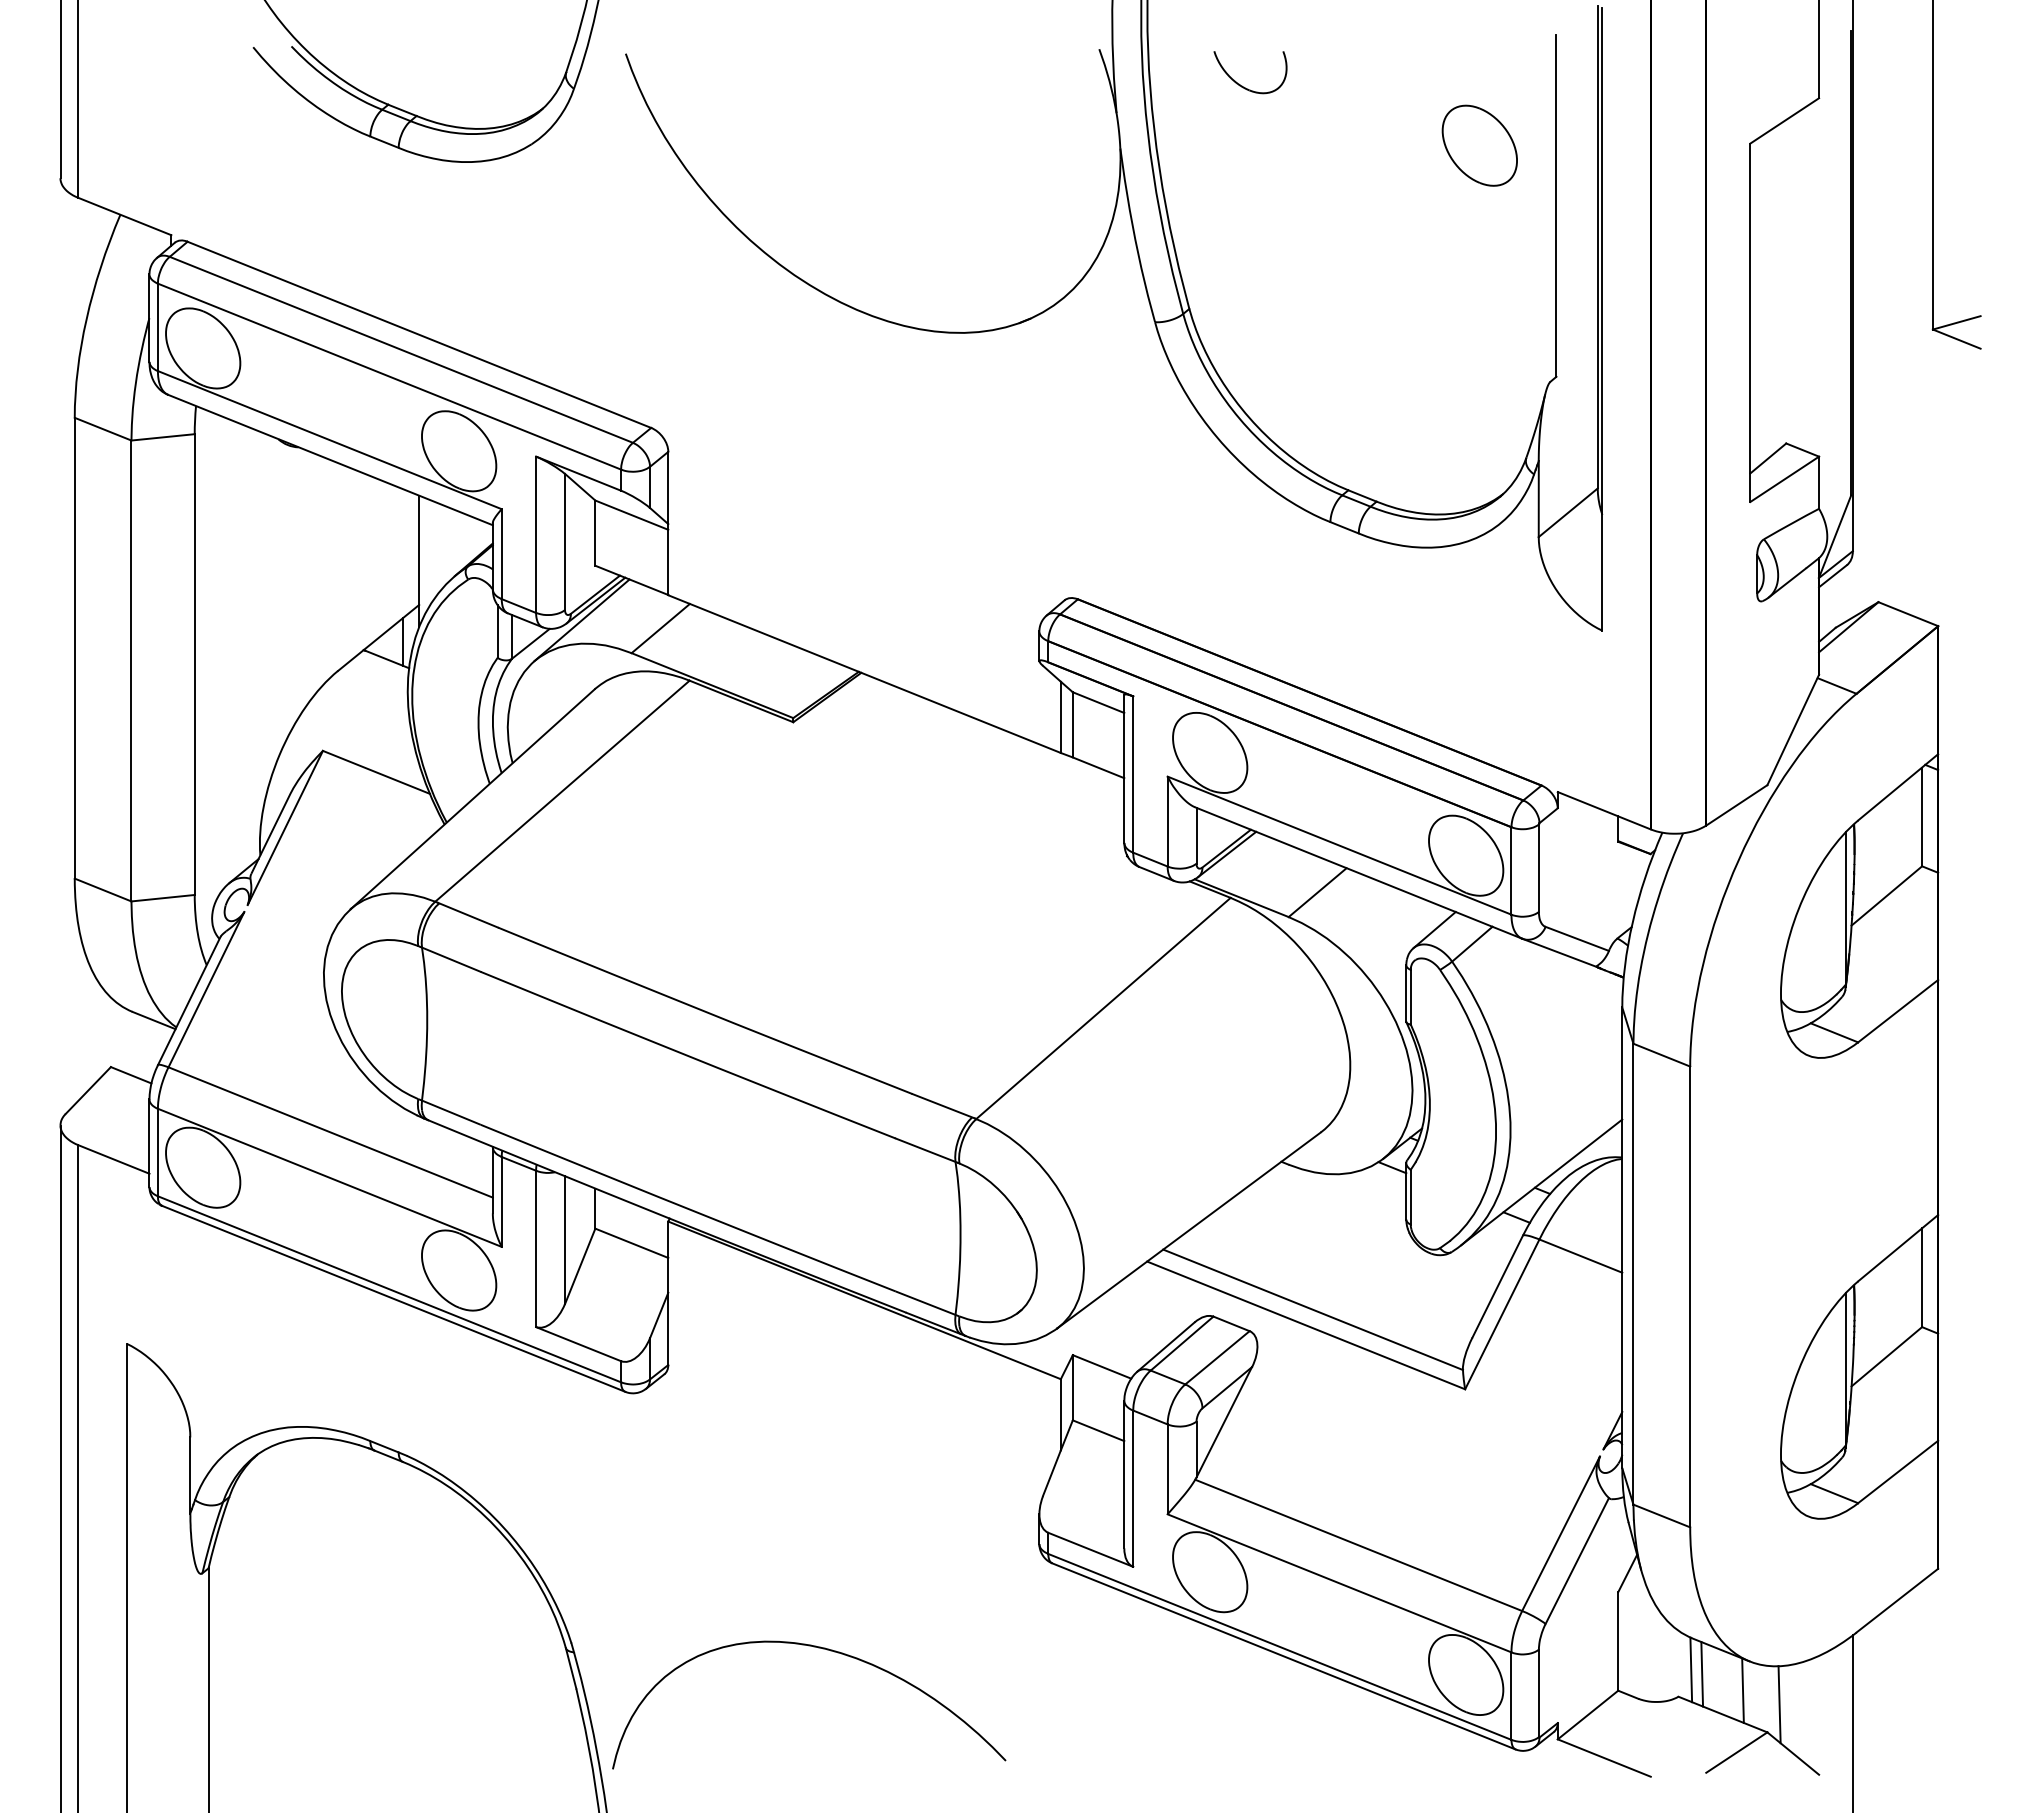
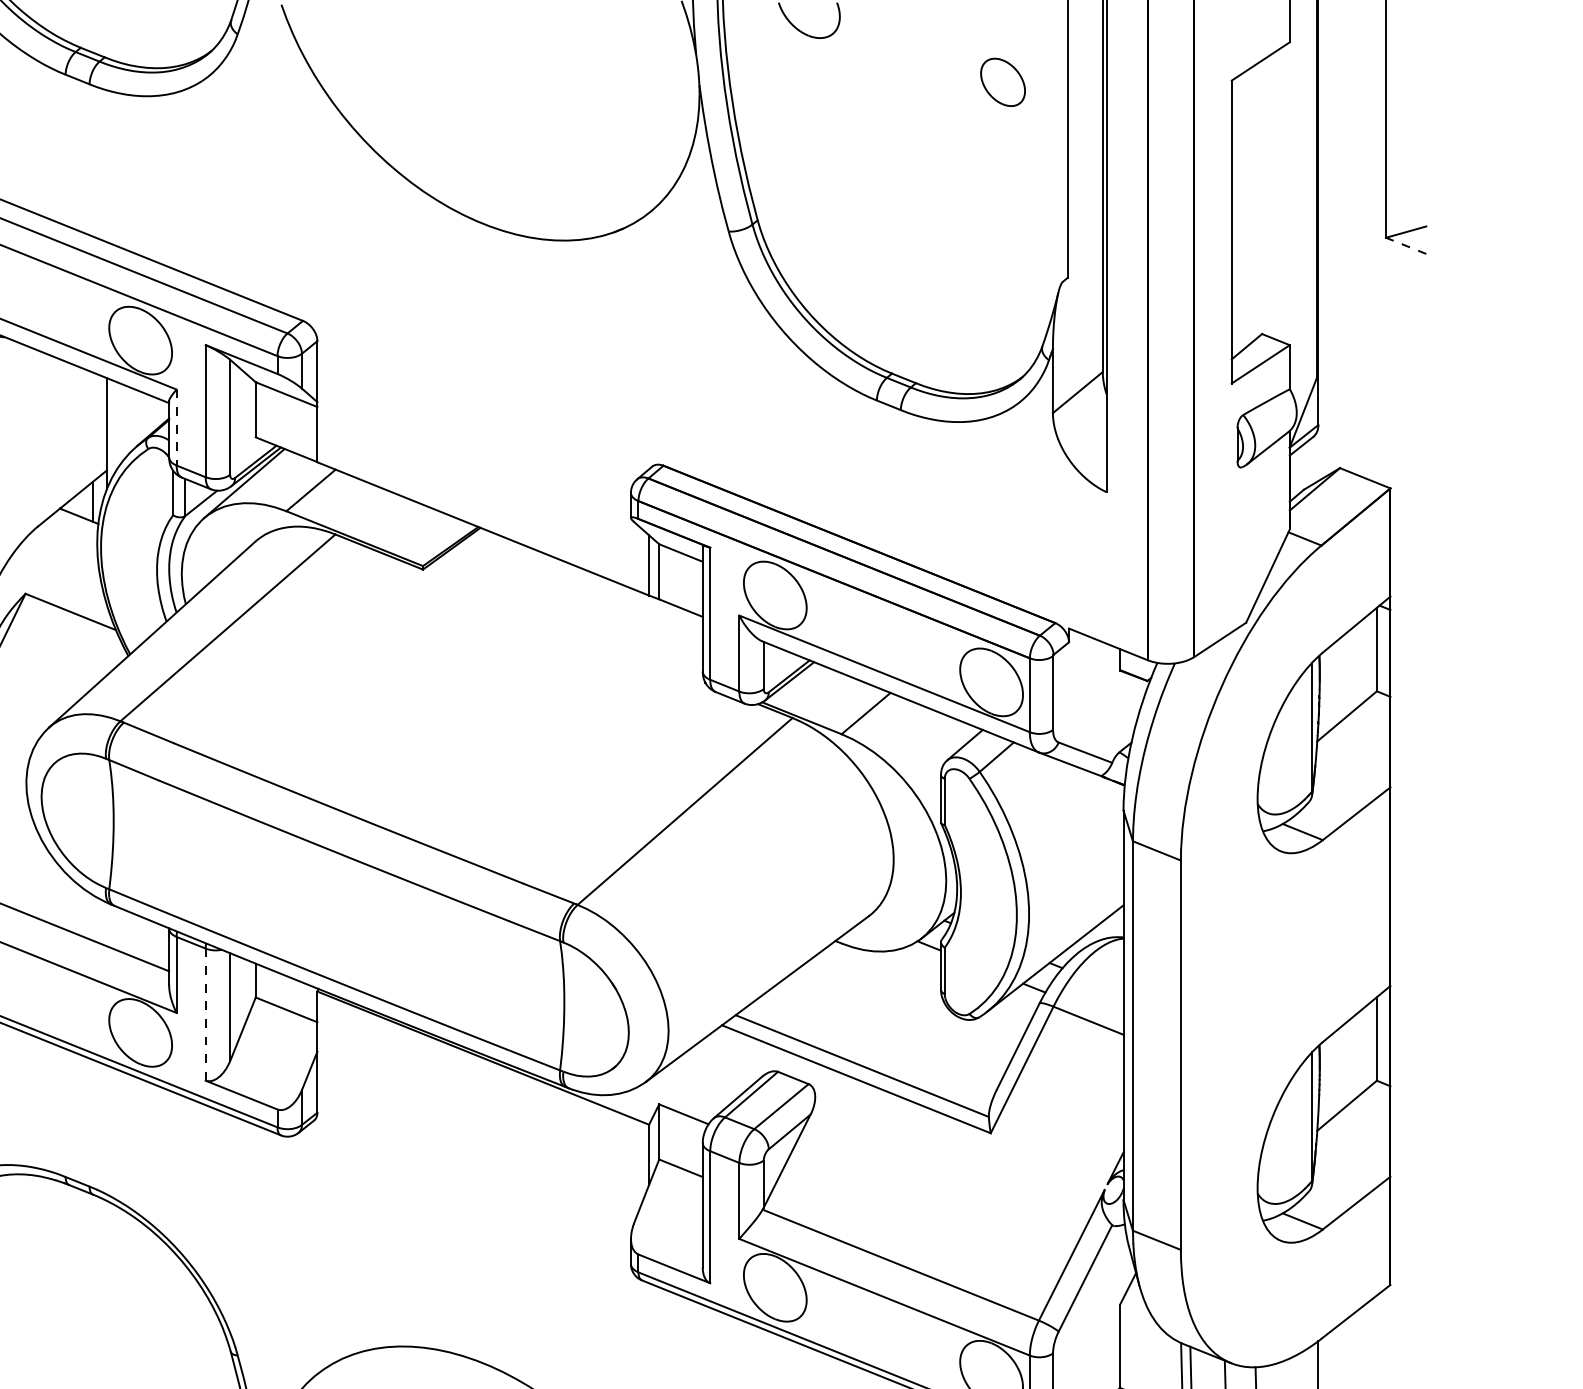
part: (1479, 145) -> (1002, 82), size x0.7
line: (1956, 339) -> (1405, 246), solid -> dashed
line: (501, 554) -> (176, 427), solid -> dashed
line: (536, 1249) -> (206, 1015), solid -> dashed

